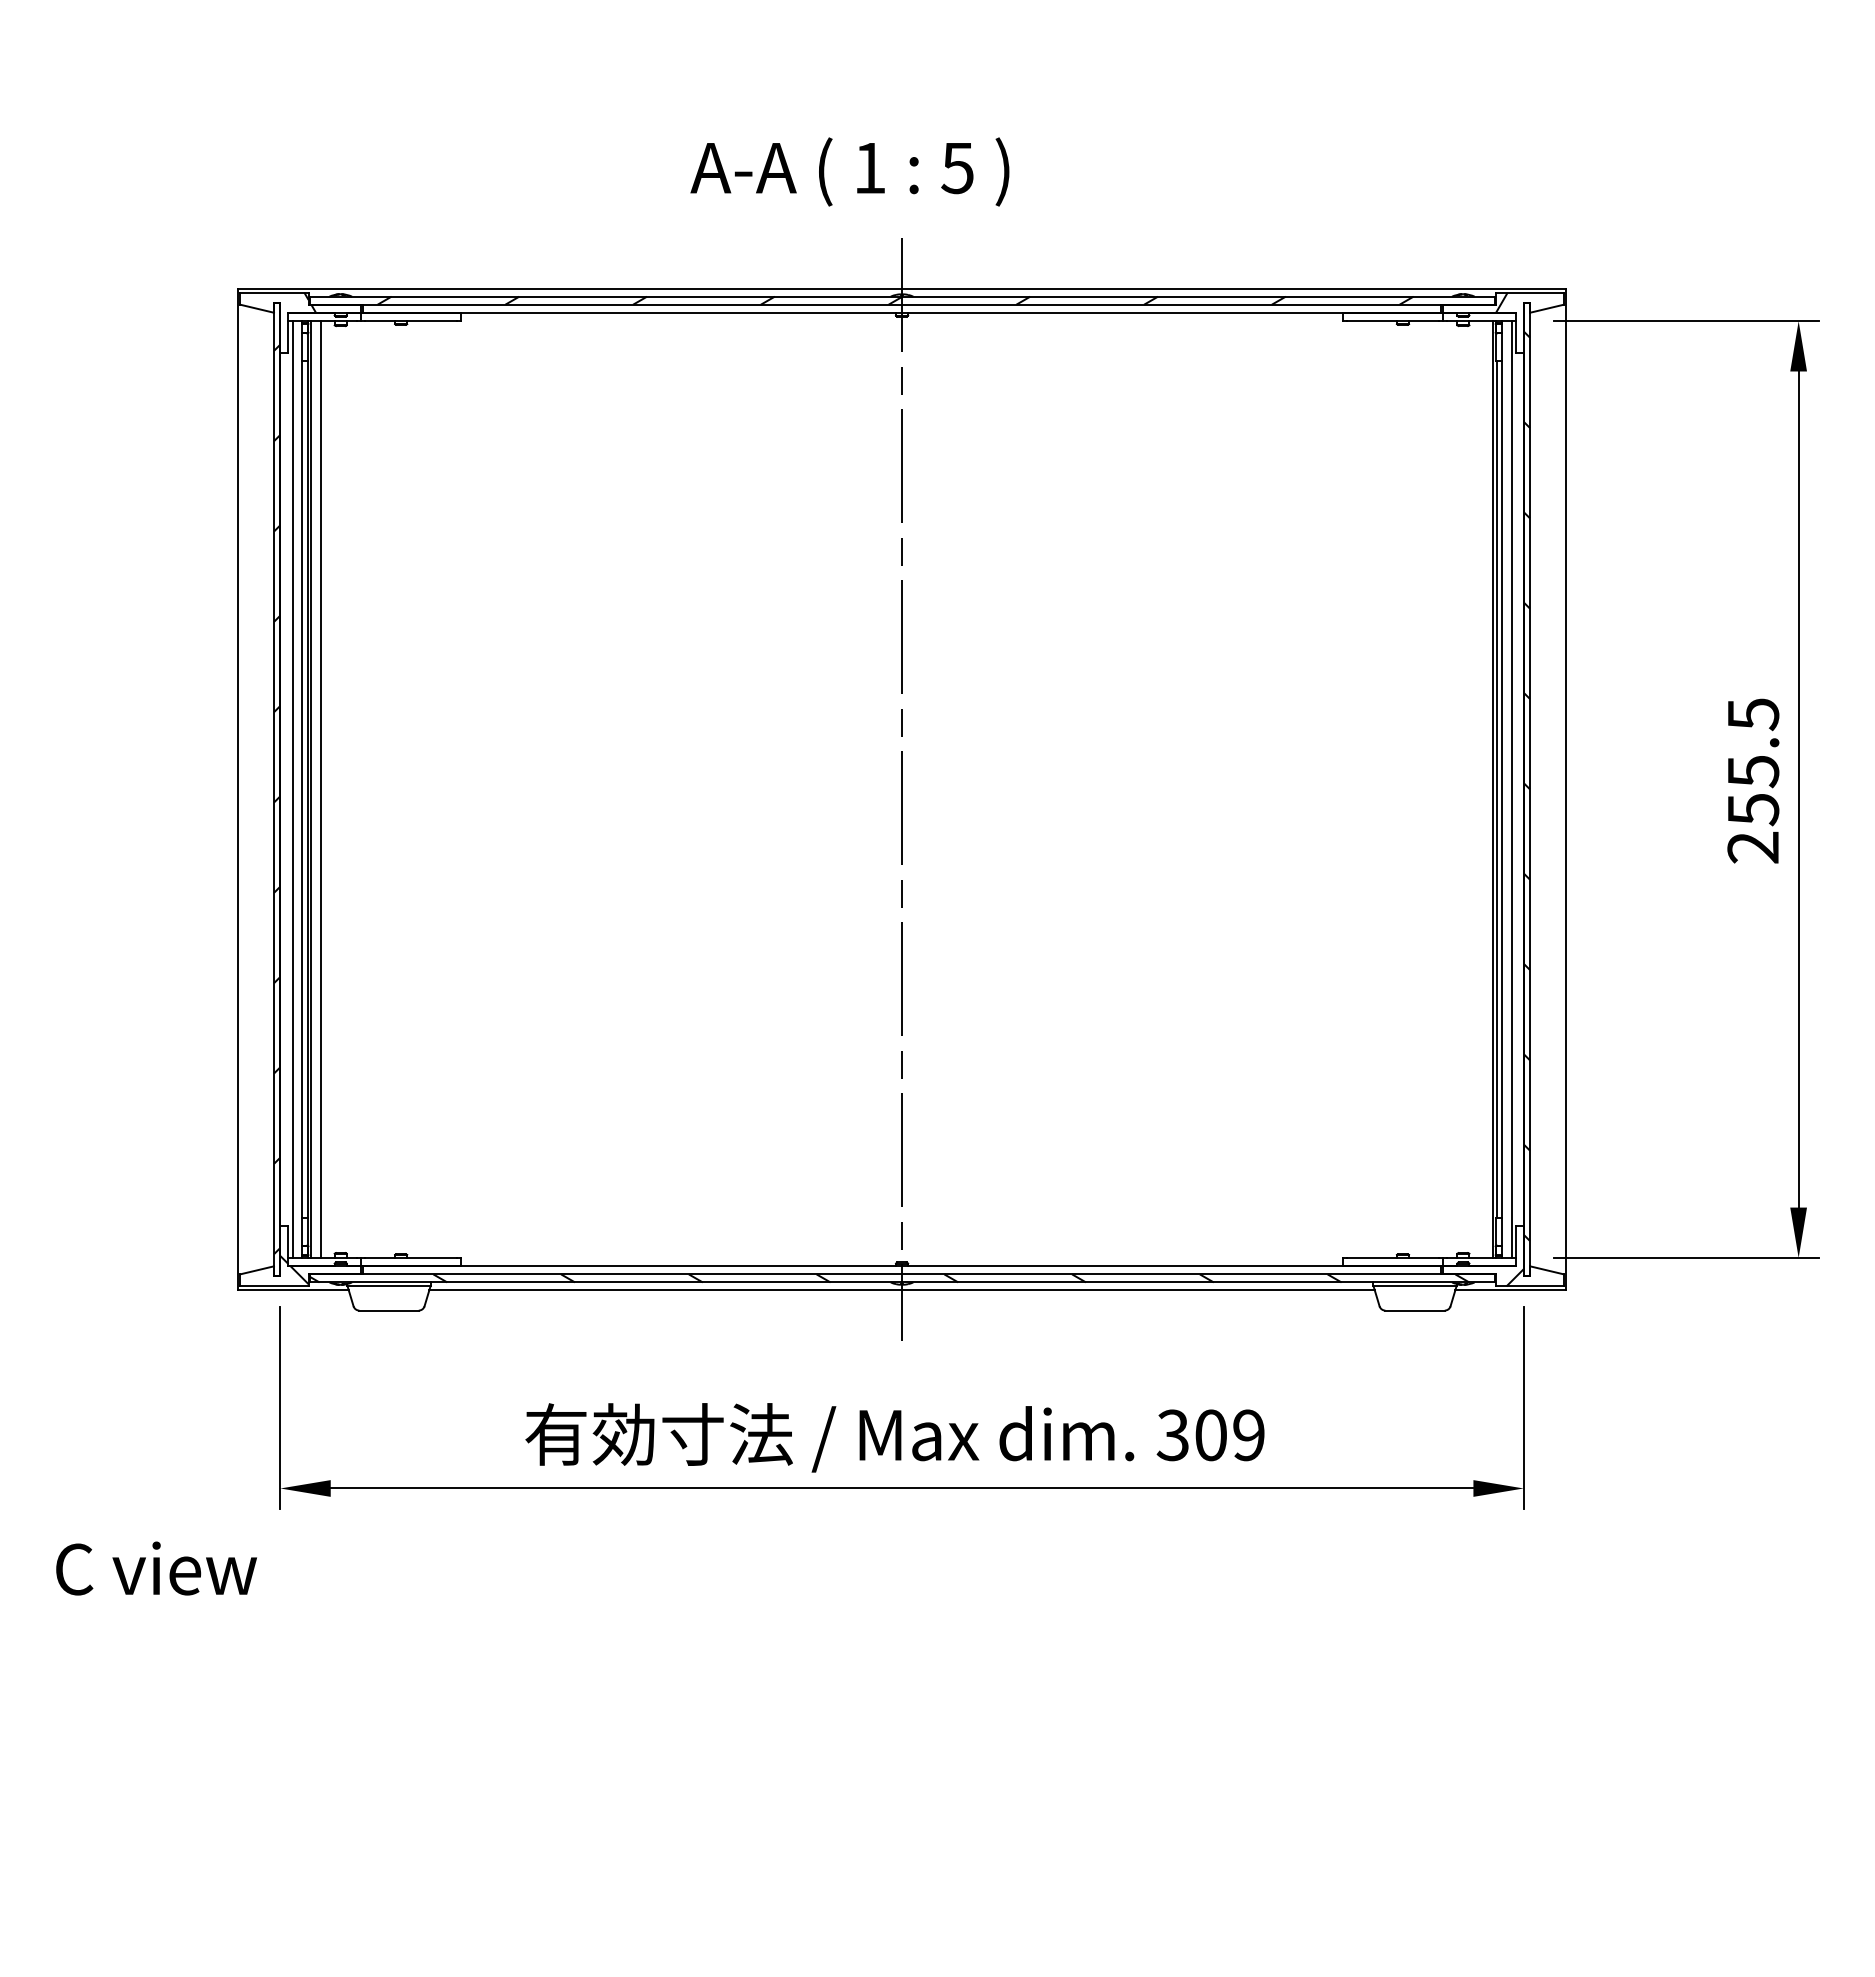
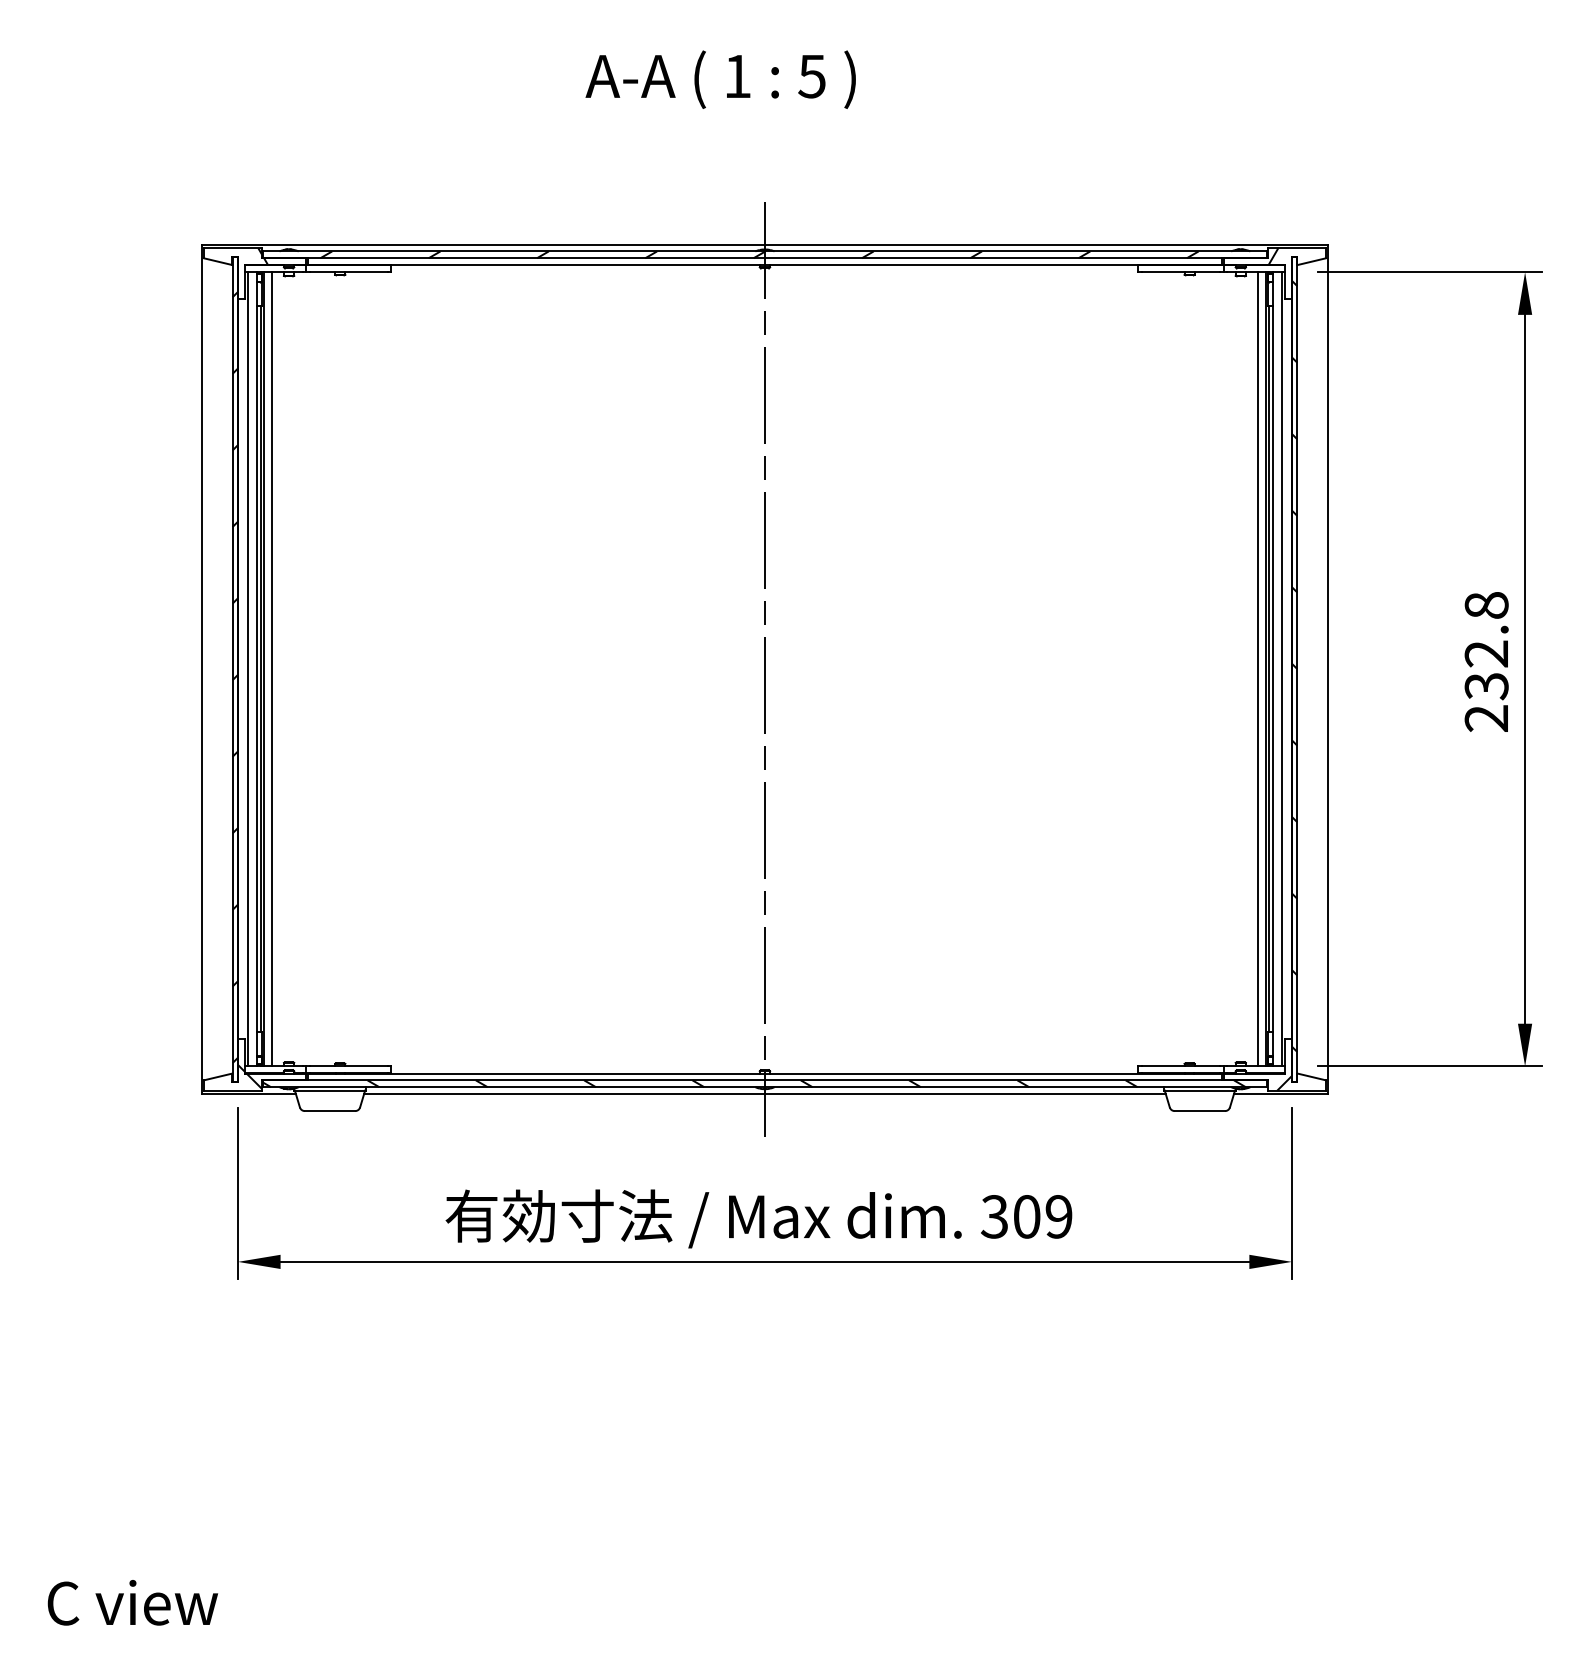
text: (849, 171) -> (720, 79), moved
text: (1753, 762) -> (1486, 646), 255.5 -> 232.8
line: (1483, 789) -> (1257, 669), added
text: (156, 1568) -> (132, 1602), moved

